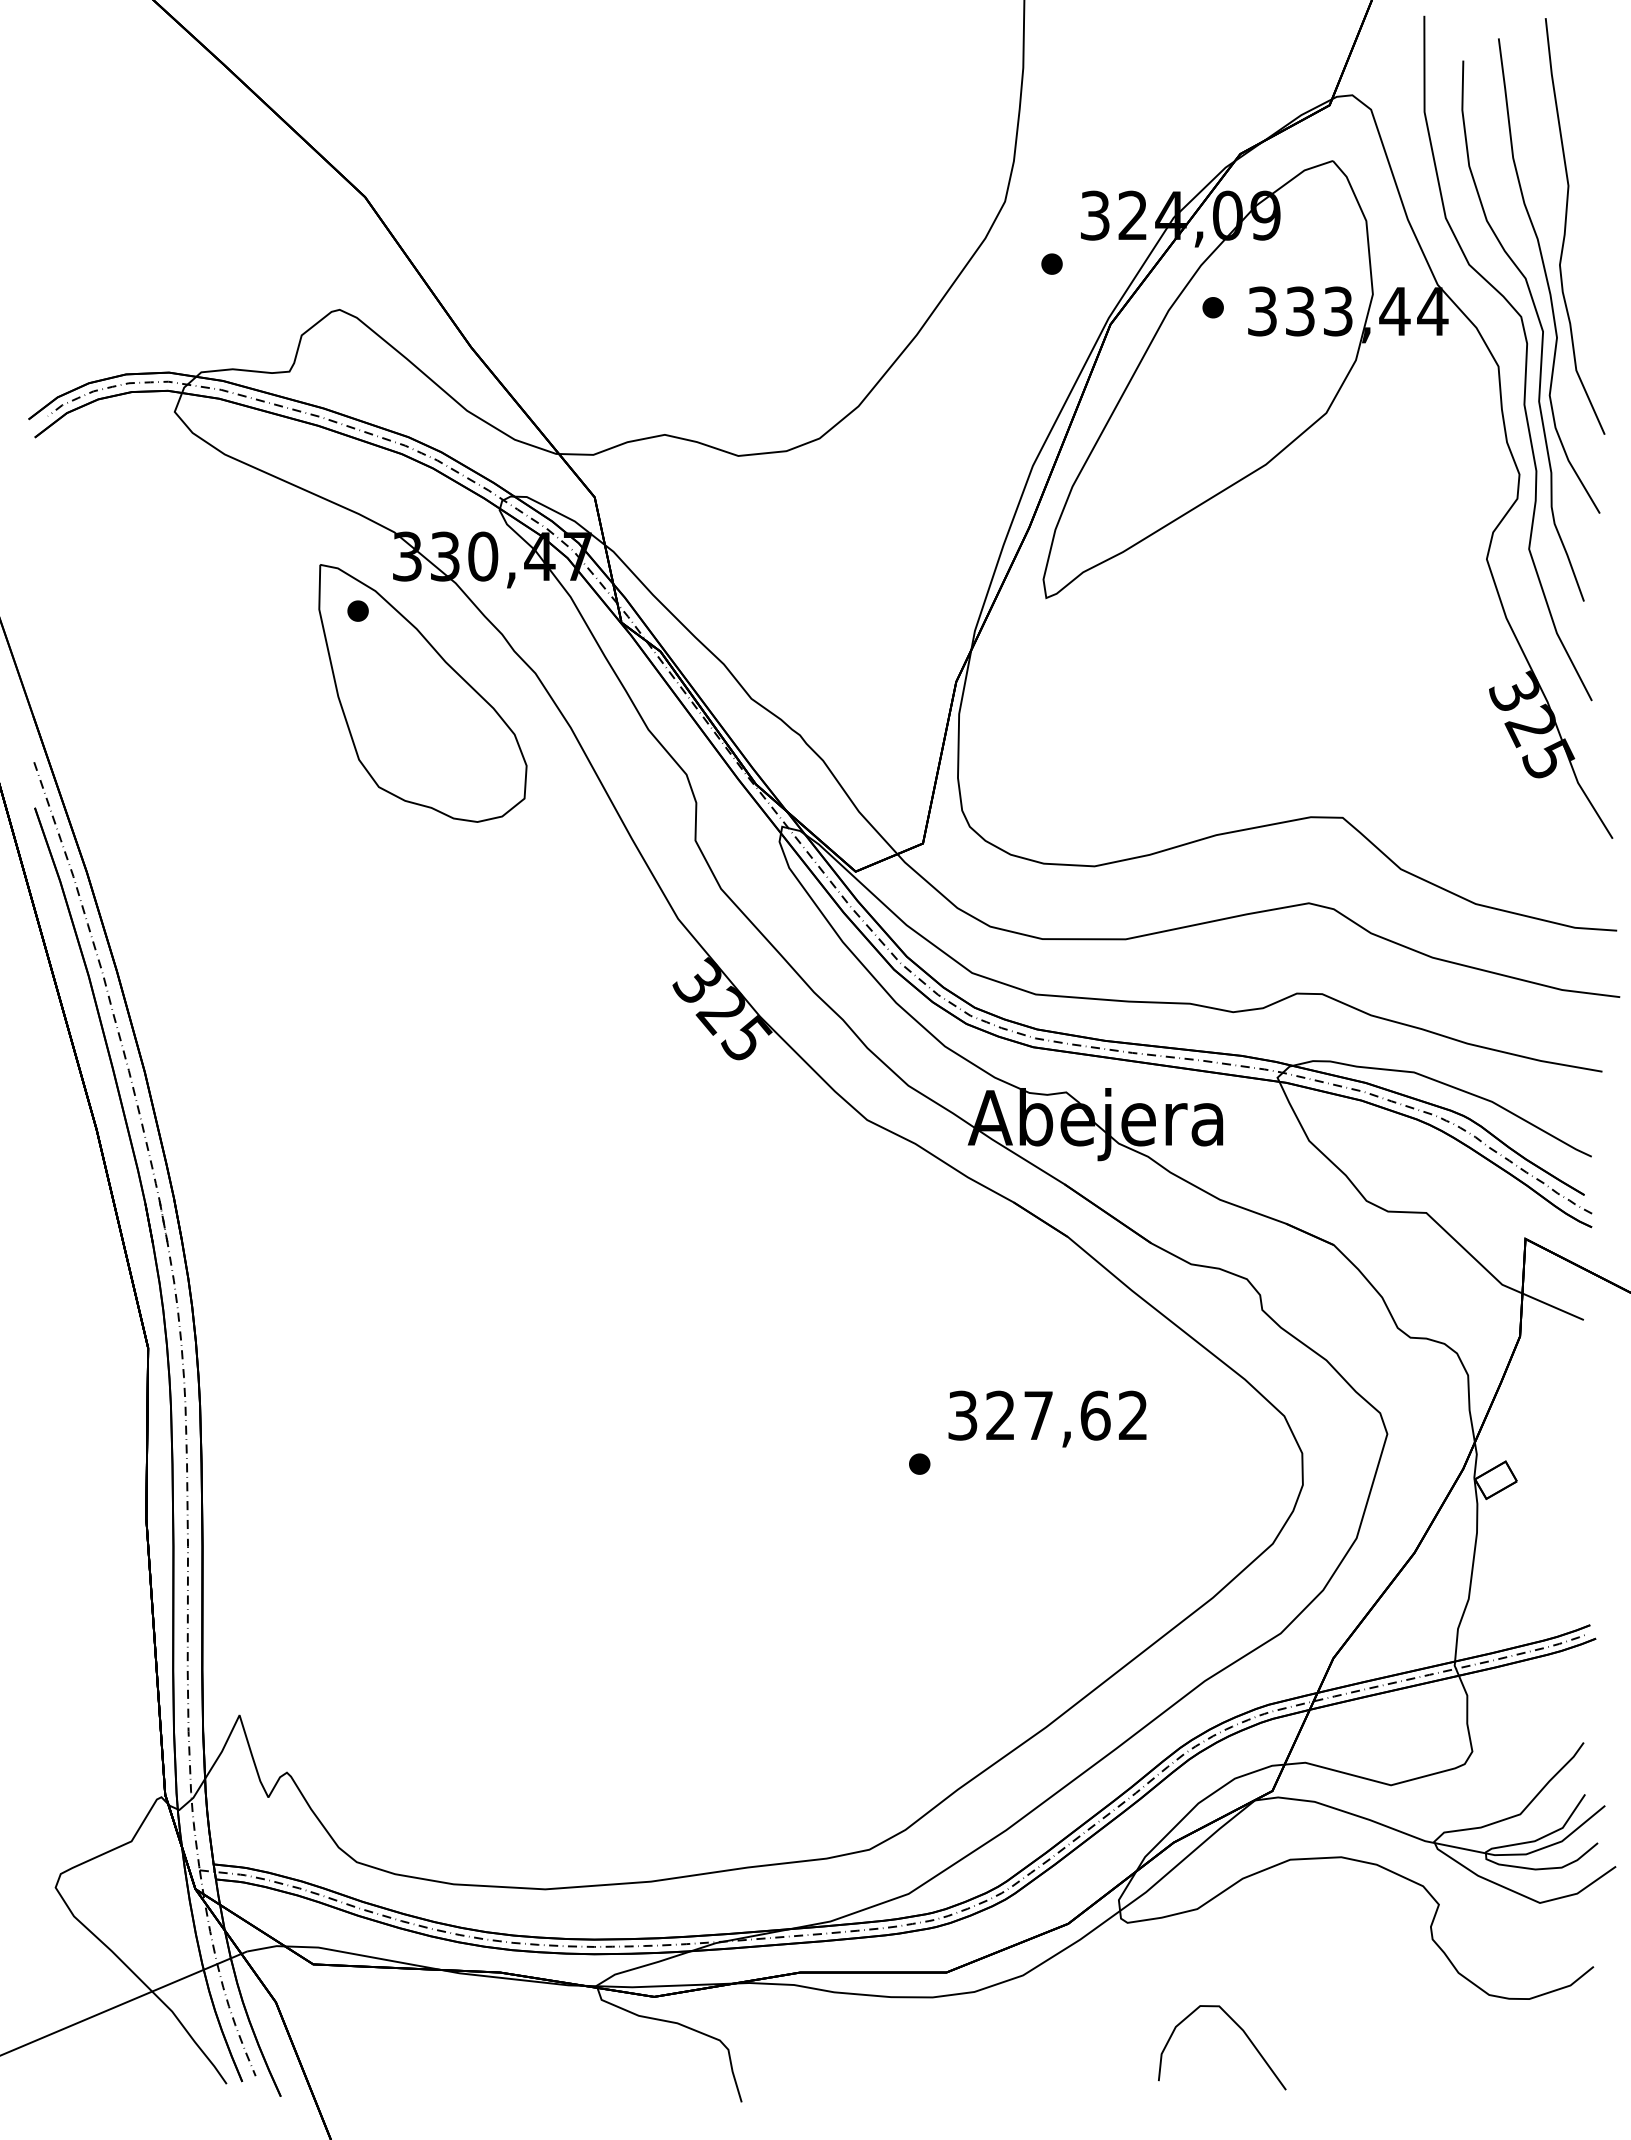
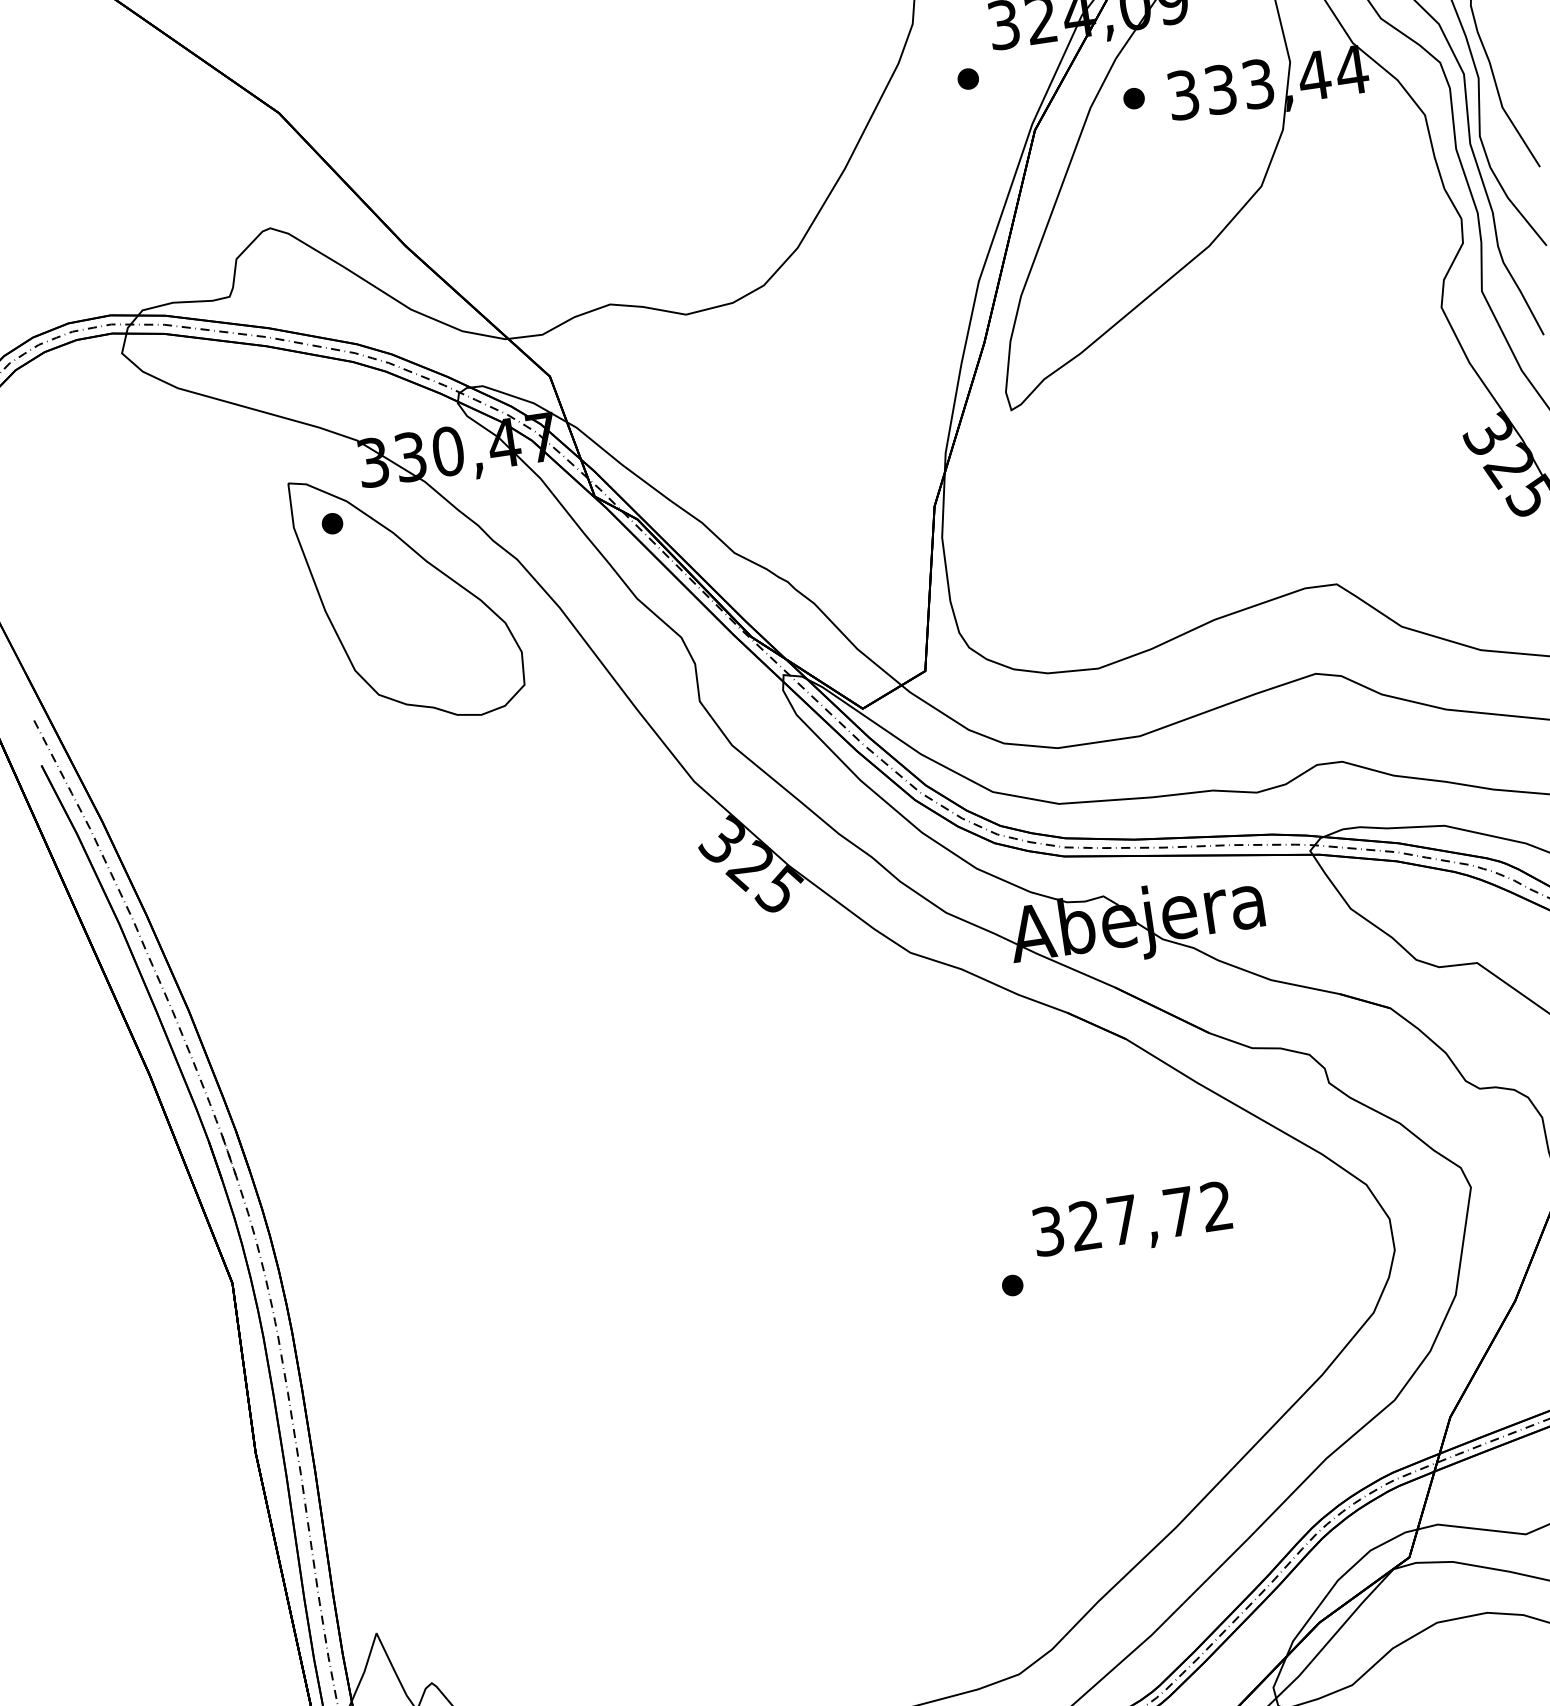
text: (1095, 1415) -> (1179, 1211), 327,62 -> 327,72

